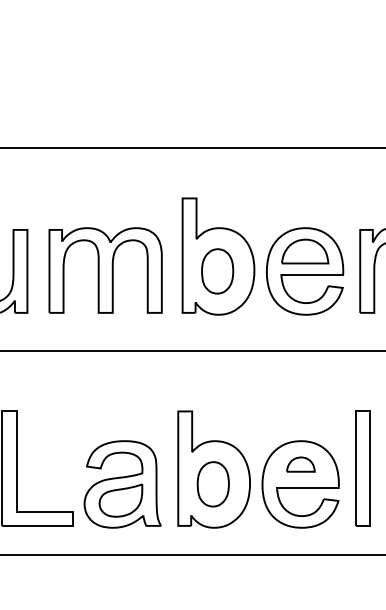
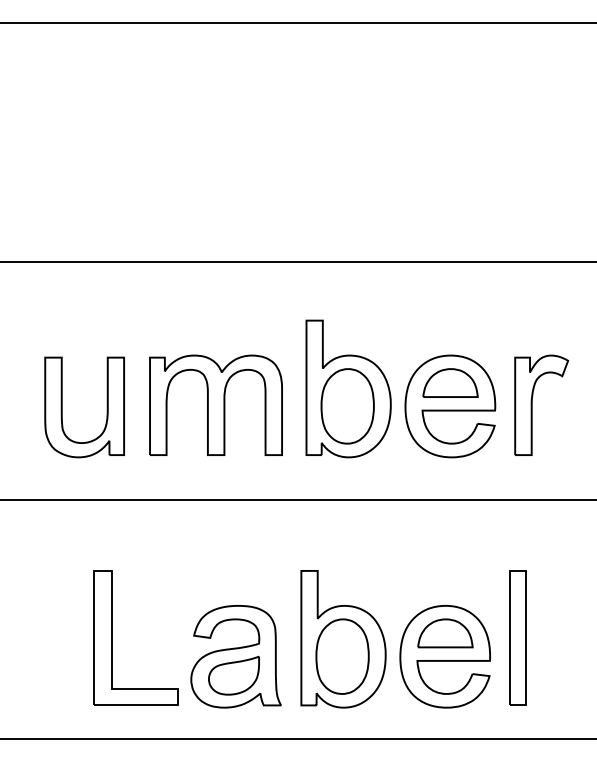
part: (217, 271) -> (347, 406), size x1.43
part: (300, 464) -> (445, 633), size x1.67
part: (213, 484) -> (342, 656), size x1.43

